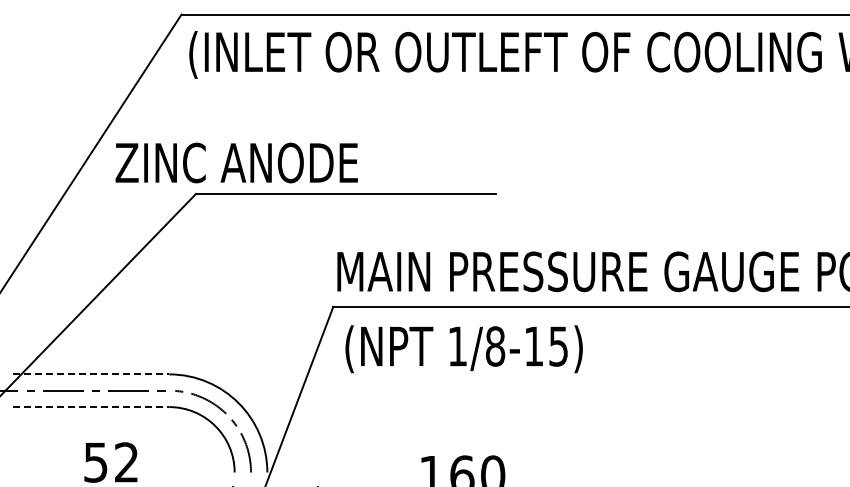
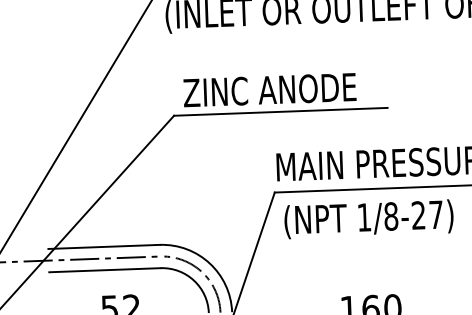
text: (236, 162) -> (269, 89), moved
text: (545, 346) -> (426, 215), 1/8-15) -> 1/8-27)
line: (91, 374) -> (104, 247), dashed -> solid
line: (91, 407) -> (105, 270), dashed -> solid

